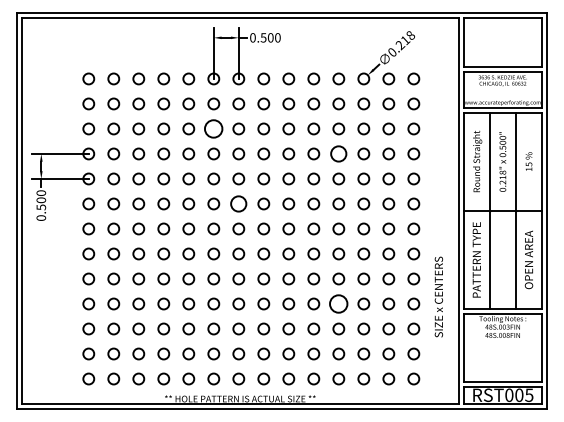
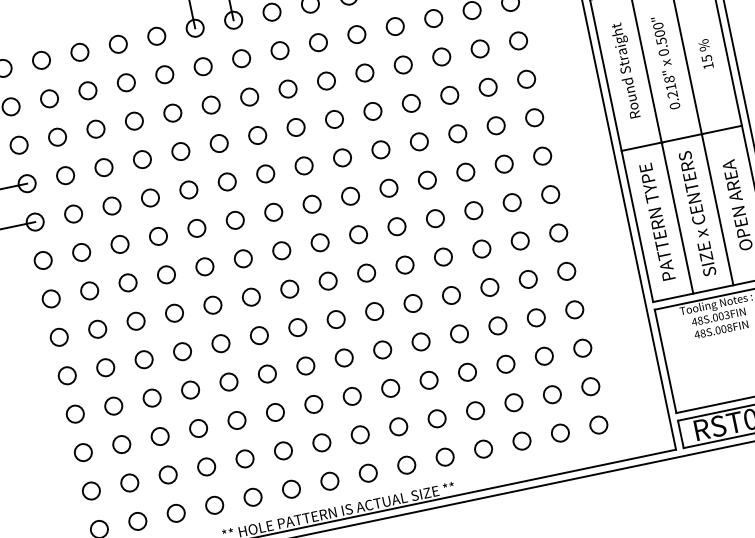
circle: (213, 128) -> (210, 104), size x0.62
circle: (338, 153) -> (410, 102), size x0.71
circle: (238, 203) -> (273, 211), size x0.71
text: (438, 296) -> (696, 213), moved
circle: (338, 303) -> (458, 333), size x0.62

